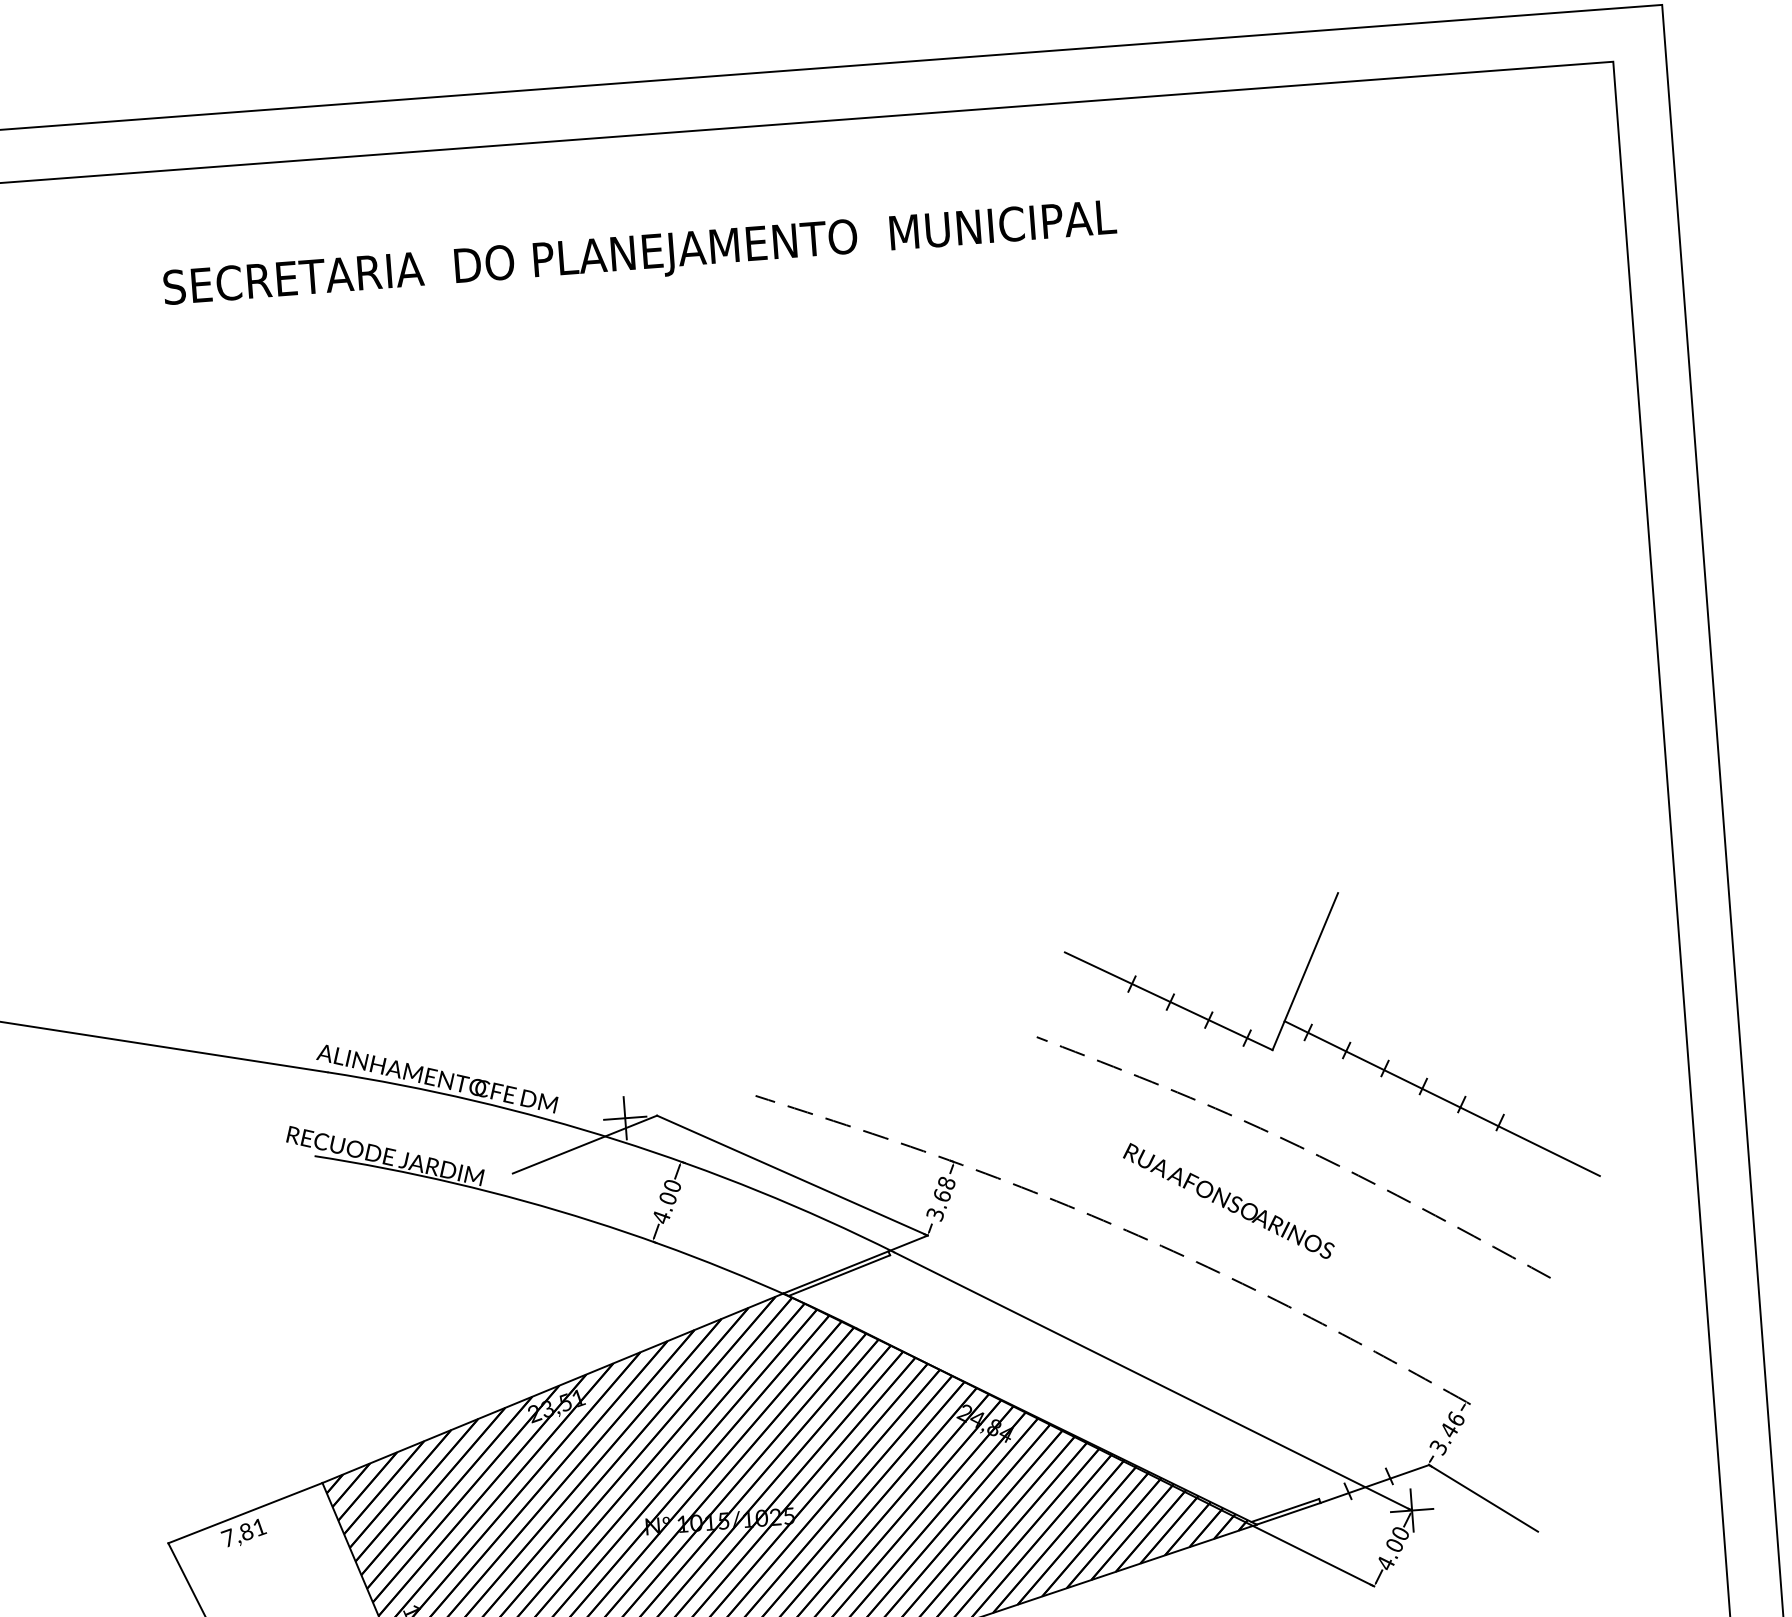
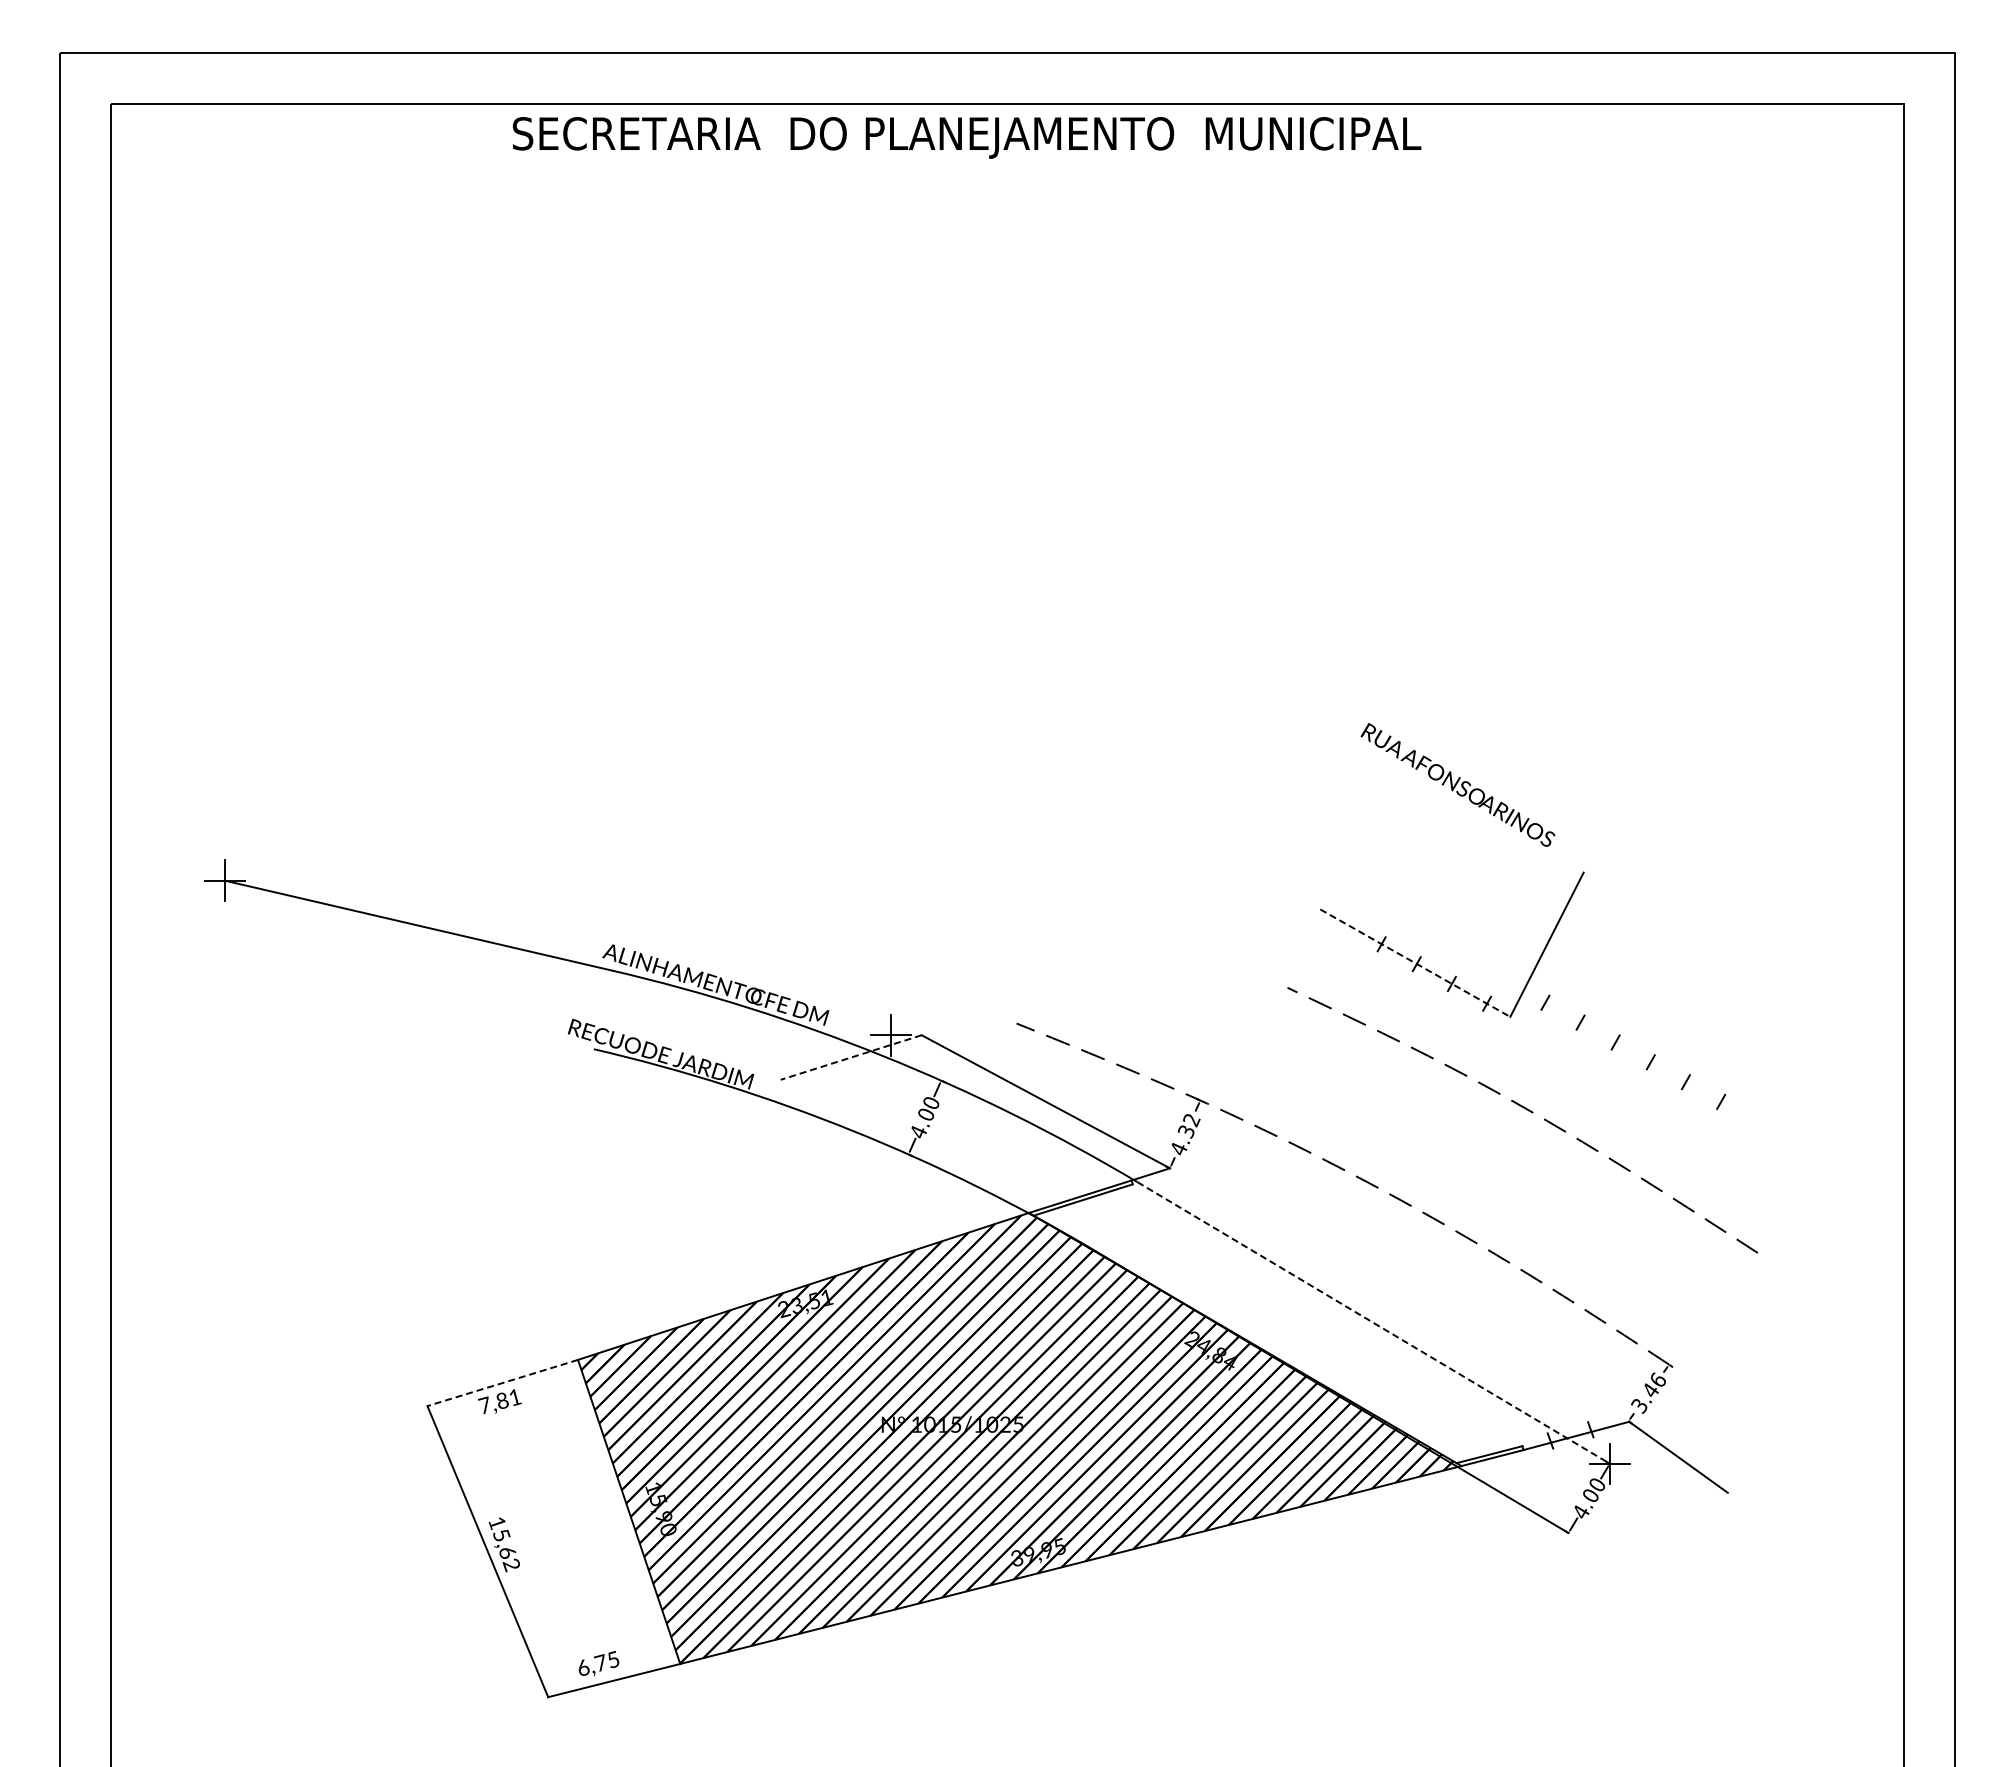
text: (639, 256) -> (966, 137), moved
line: (1168, 1001) -> (1415, 963), solid -> dashed
line: (1441, 1098) -> (1667, 1074), removed
line: (585, 1144) -> (851, 1057), solid -> dashed
text: (941, 1198) -> (1185, 1134), 3.68 -> 4.32
text: (1228, 1200) -> (1457, 784), moved
line: (1153, 1381) -> (1373, 1322), solid -> dashed
line: (245, 1513) -> (502, 1383), solid -> dashed

